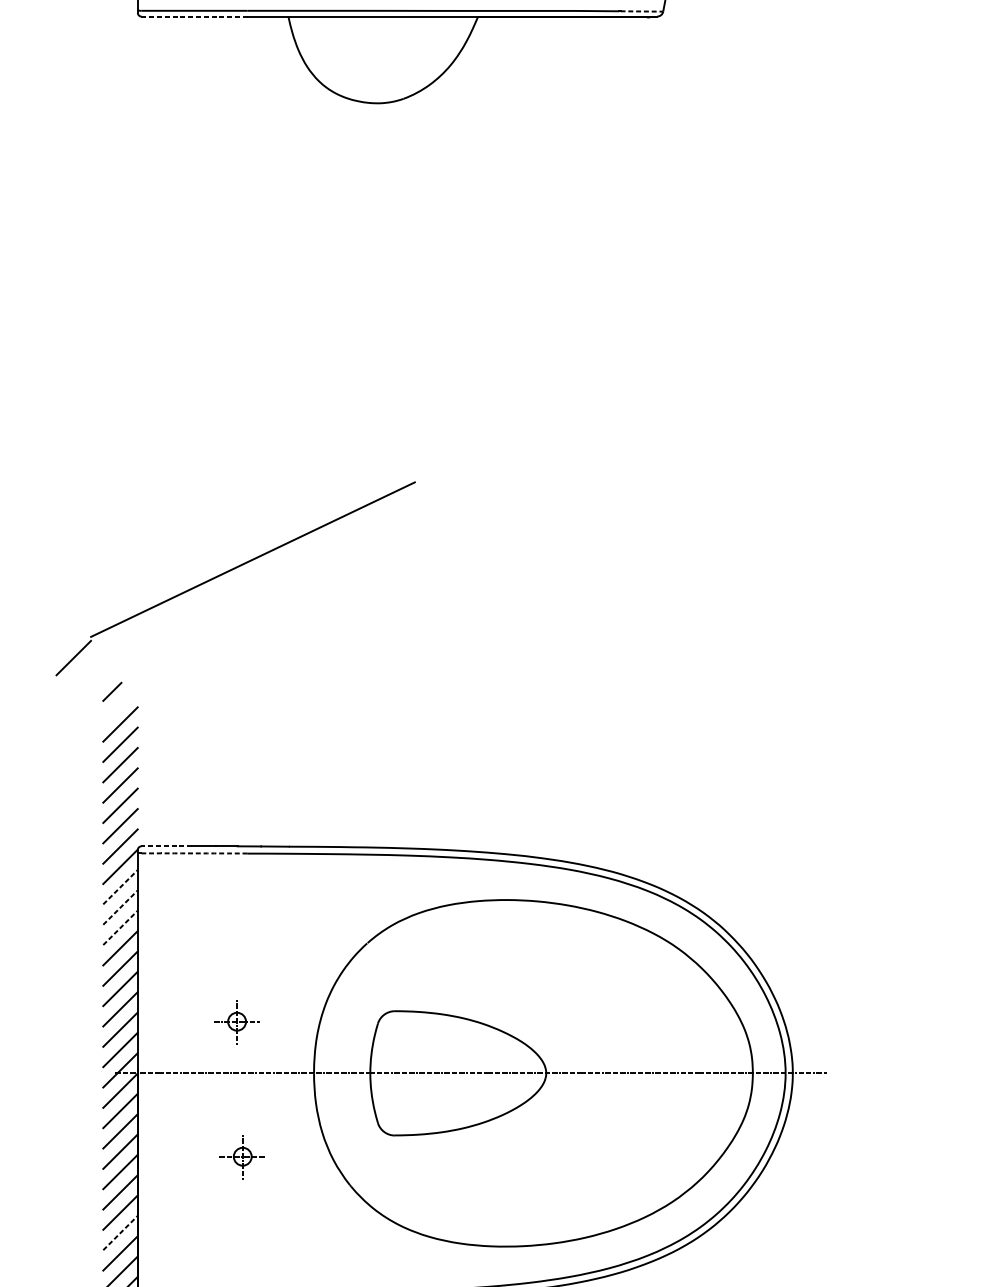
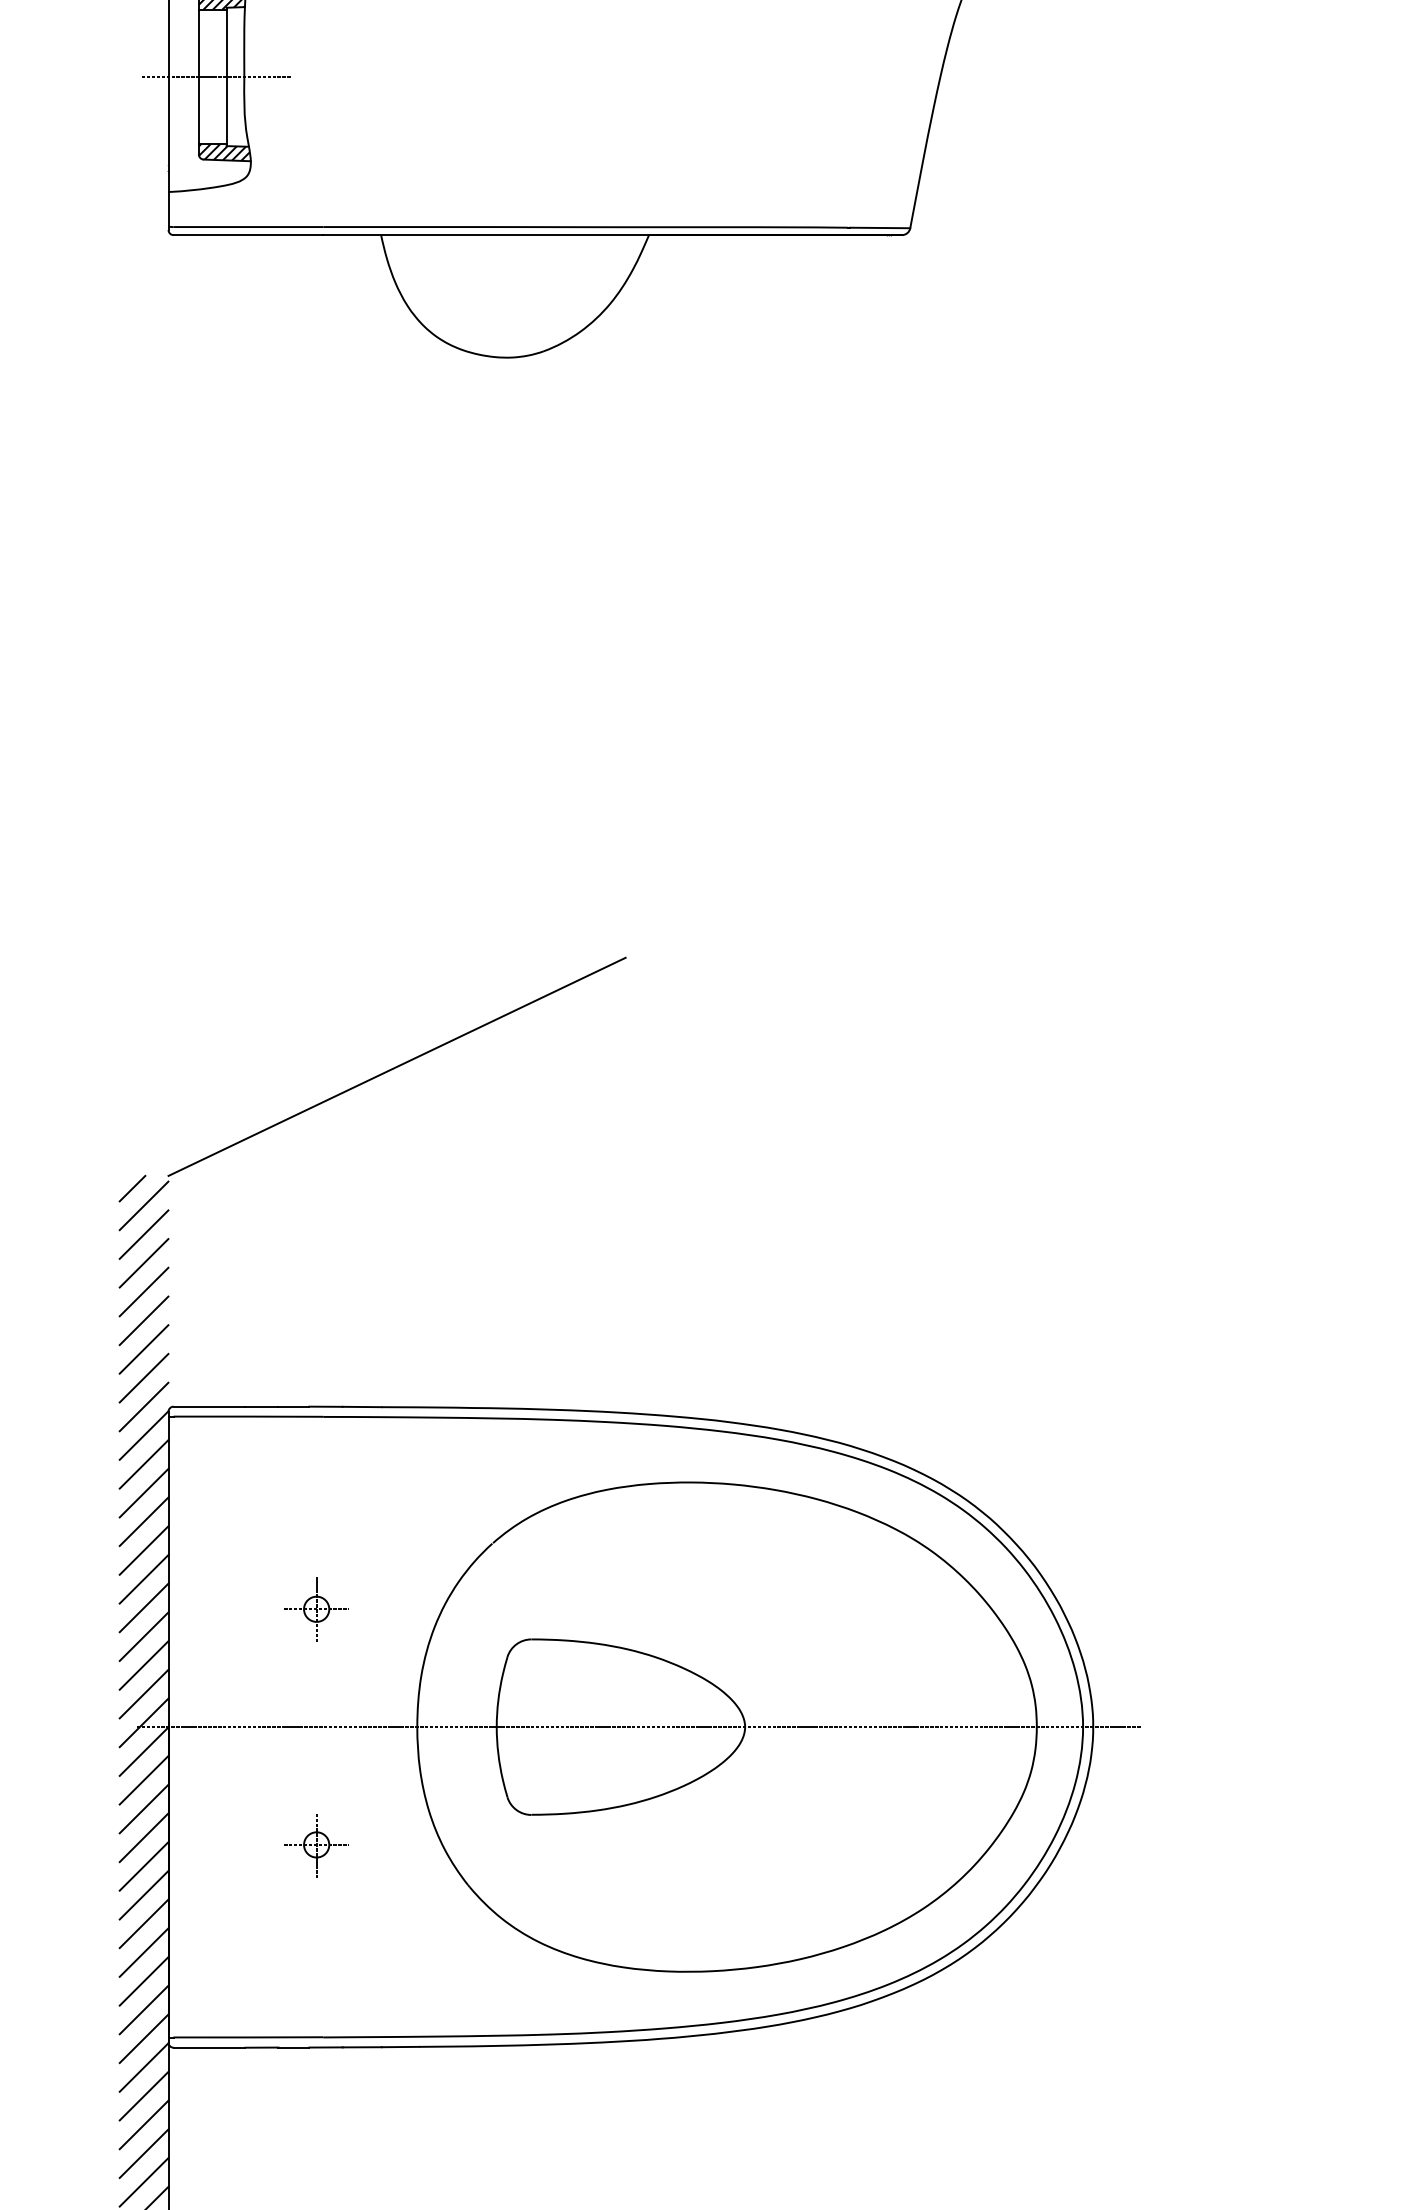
line: (642, 11) -> (880, 227), dashed -> solid
line: (194, 16) -> (248, 235), dashed -> solid
part: (233, 569) -> (369, 1081), moved
line: (166, 846) -> (209, 1406), dashed -> solid
arc: (194, 853) -> (248, 1416), dashed -> solid
line: (120, 887) -> (144, 1464), dashed -> solid
line: (120, 907) -> (144, 1492), dashed -> solid
line: (120, 927) -> (144, 1521), dashed -> solid
part: (236, 1021) -> (316, 1609), moved
line: (120, 1232) -> (144, 1952), dashed -> solid

